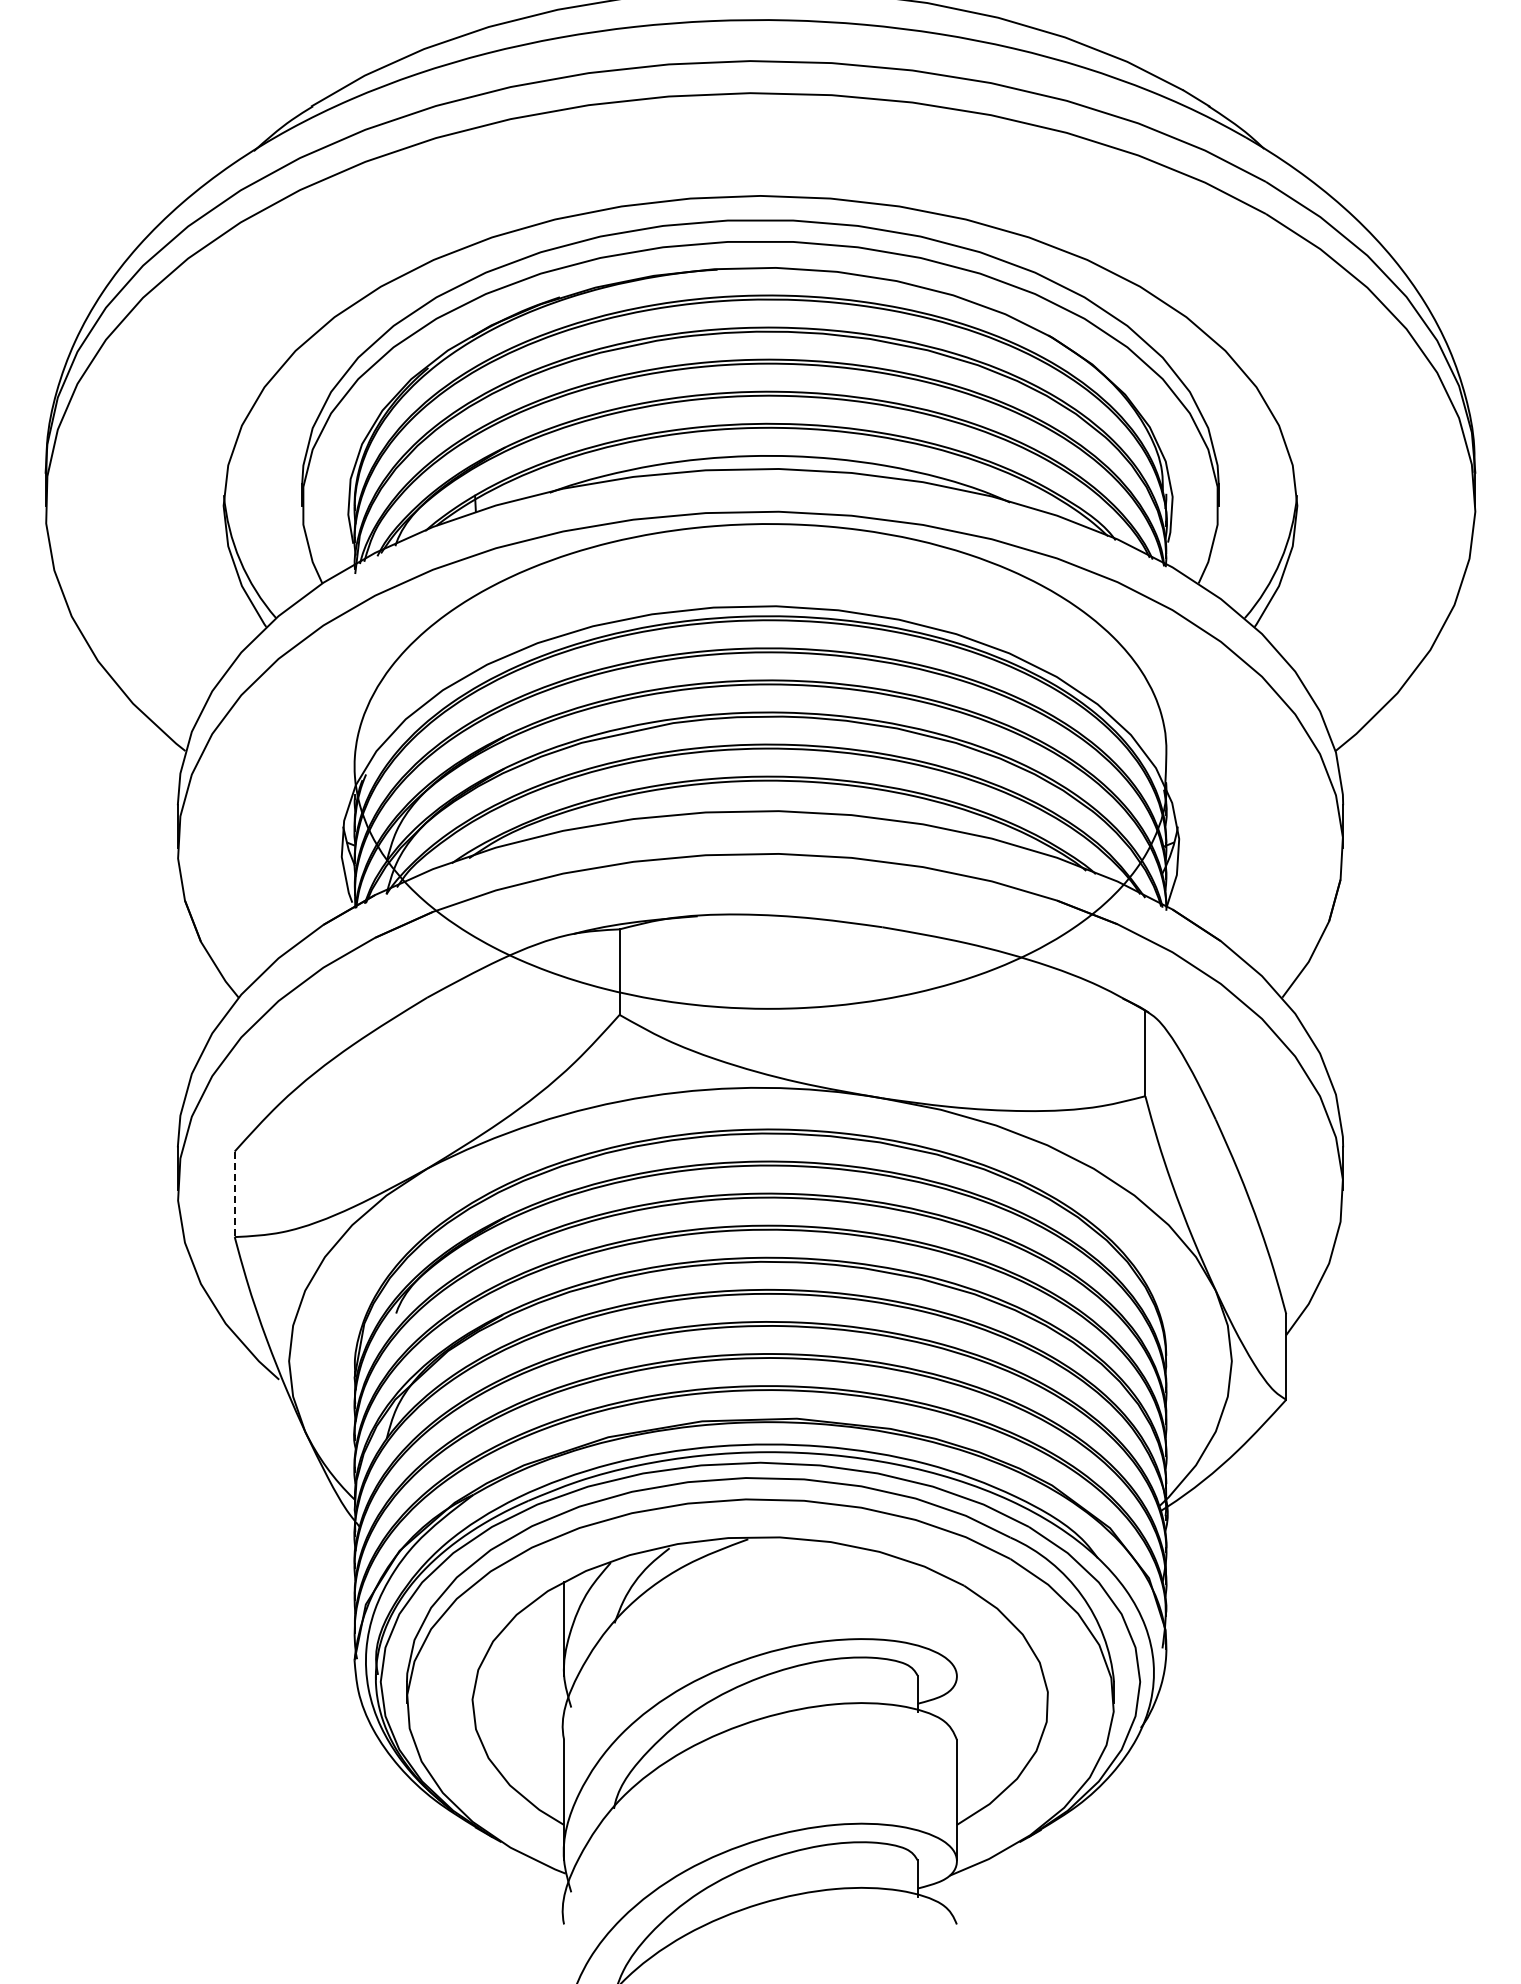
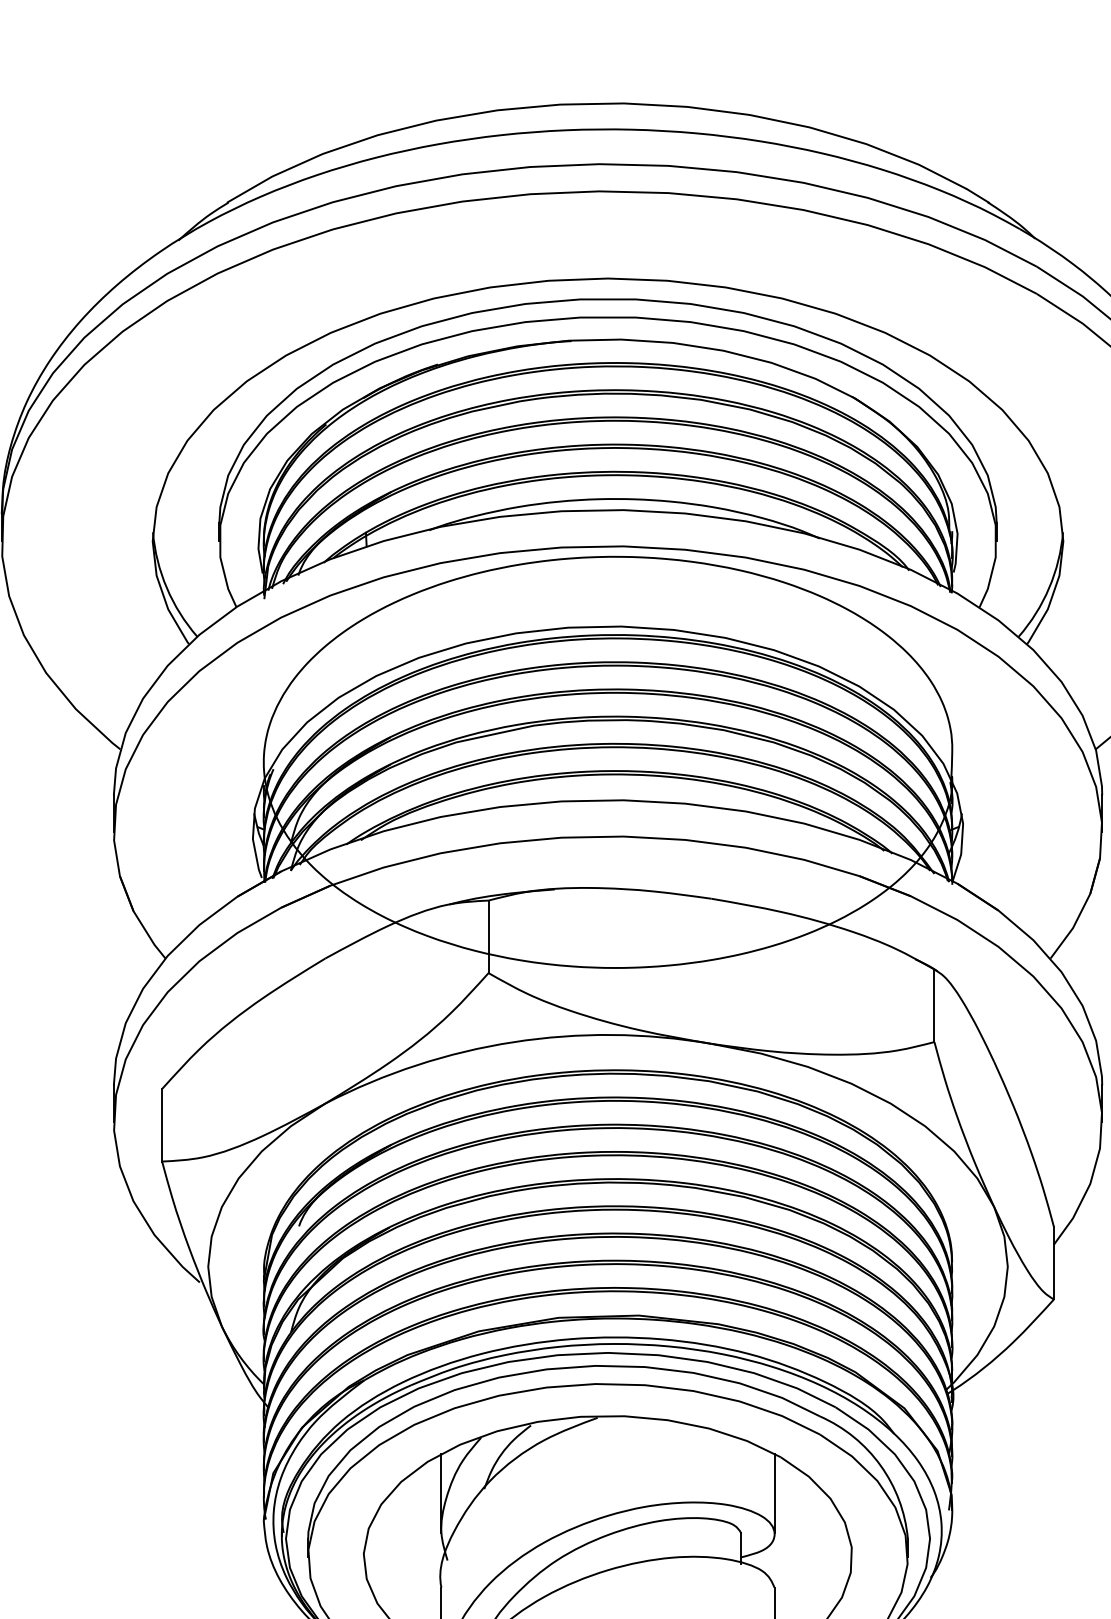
line: (234, 1194) -> (161, 1125), dashed -> solid
line: (956, 1628) -> (774, 1493), added

